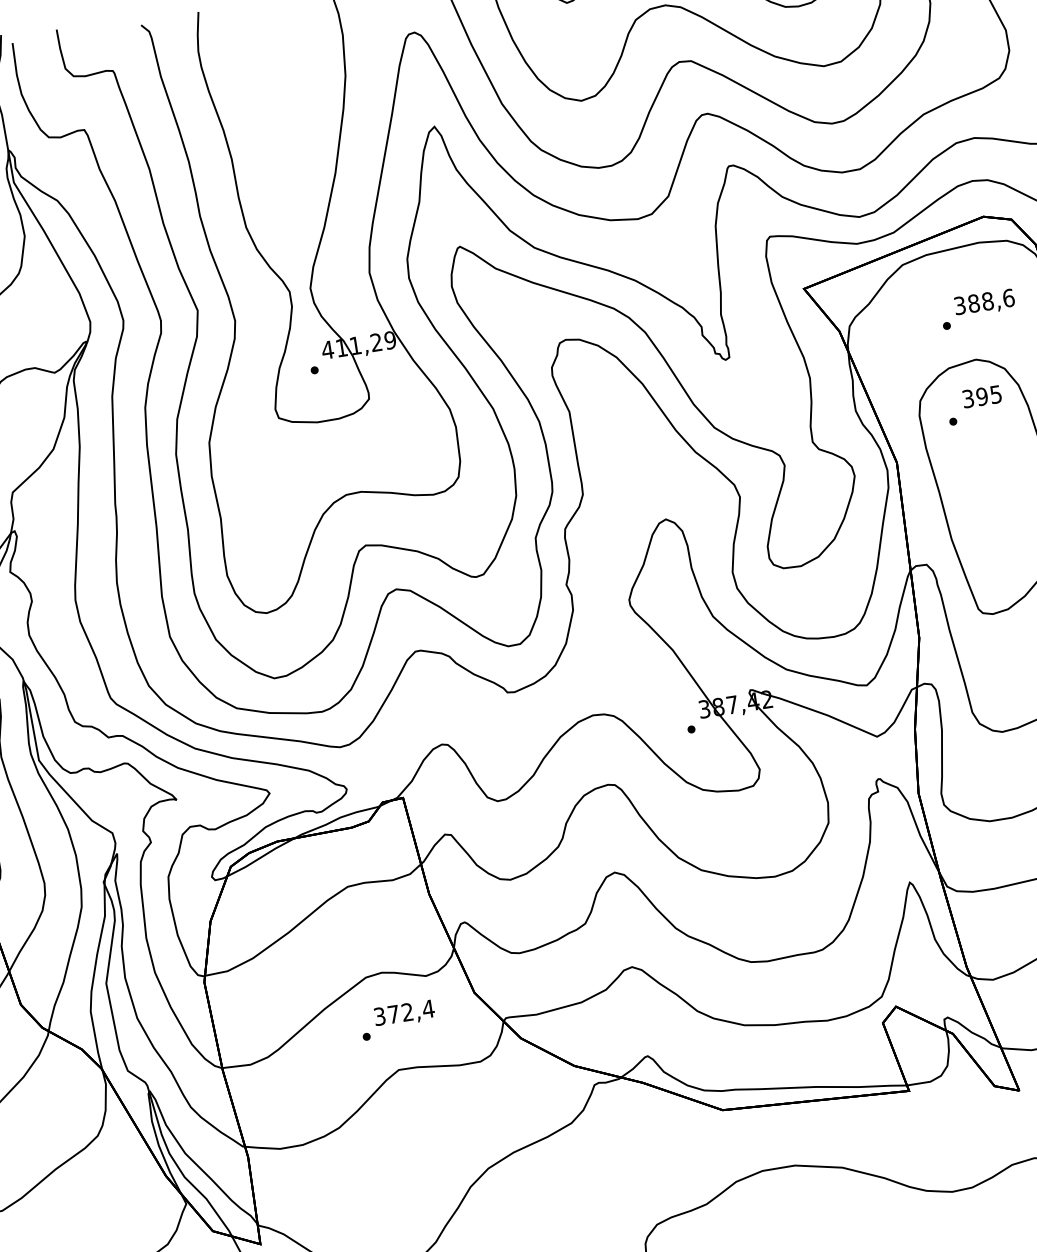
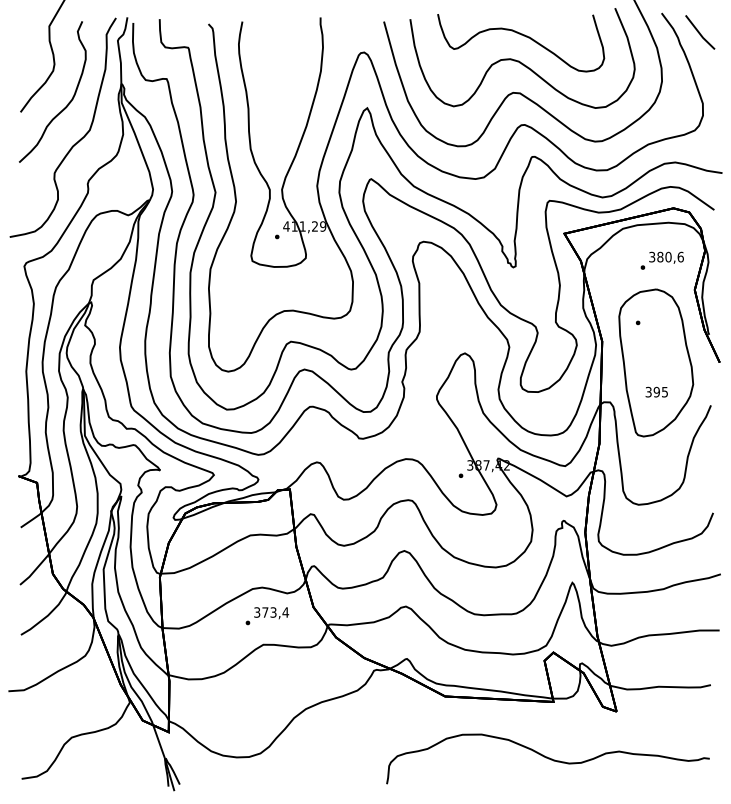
text: (987, 301) -> (668, 257), 388,6 -> 380,6
text: (981, 395) -> (656, 391), moved
text: (407, 1012) -> (273, 612), 372,4 -> 373,4

